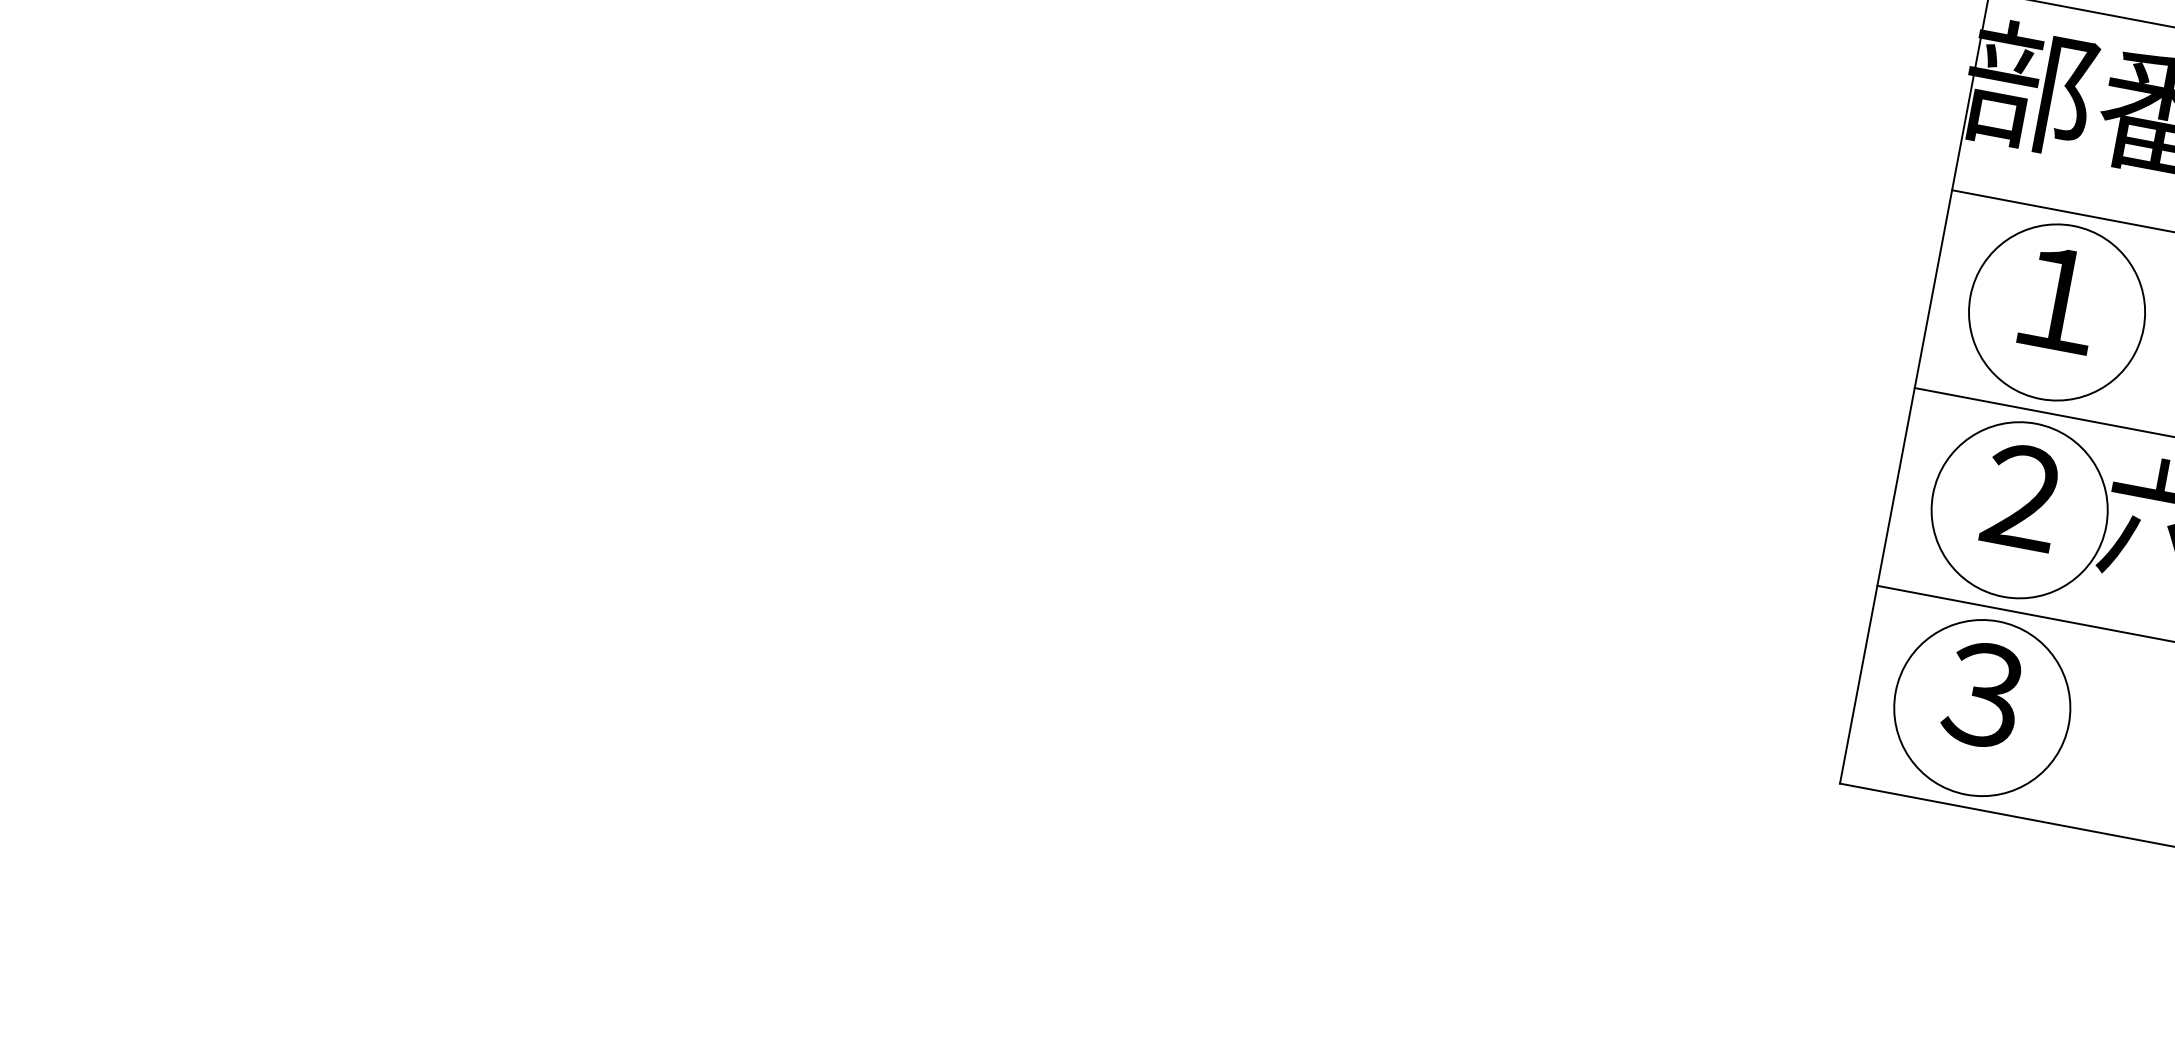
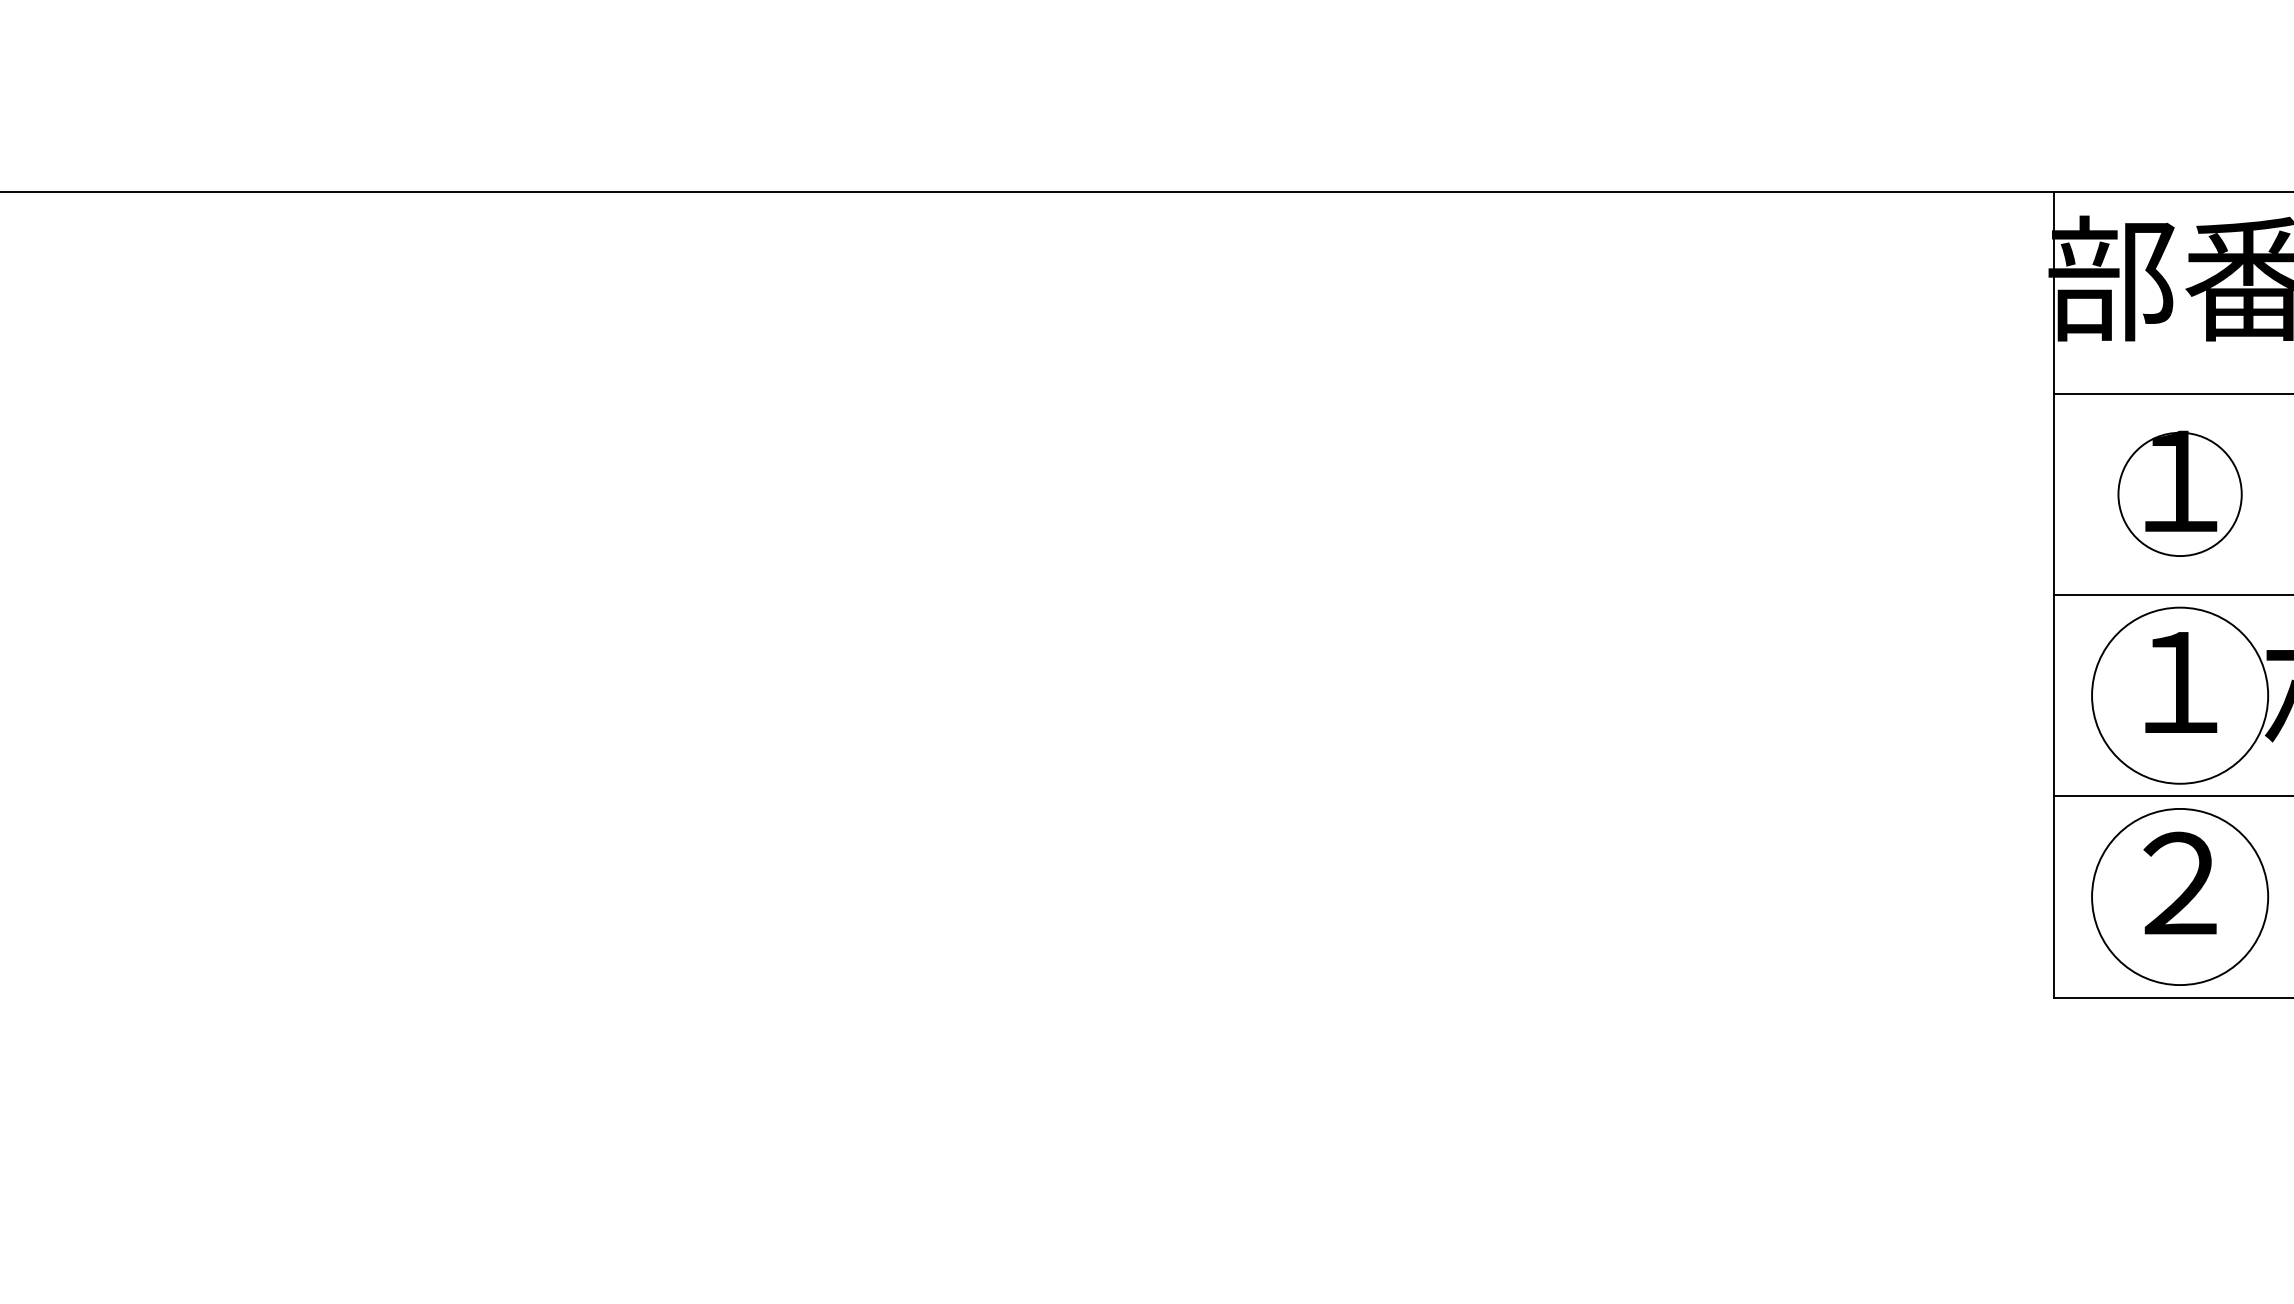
circle: (2057, 312) -> (2180, 494), size x0.7
text: (2022, 496) -> (2180, 681), ２ -> １
text: (1983, 694) -> (2178, 883), ３ -> ２

